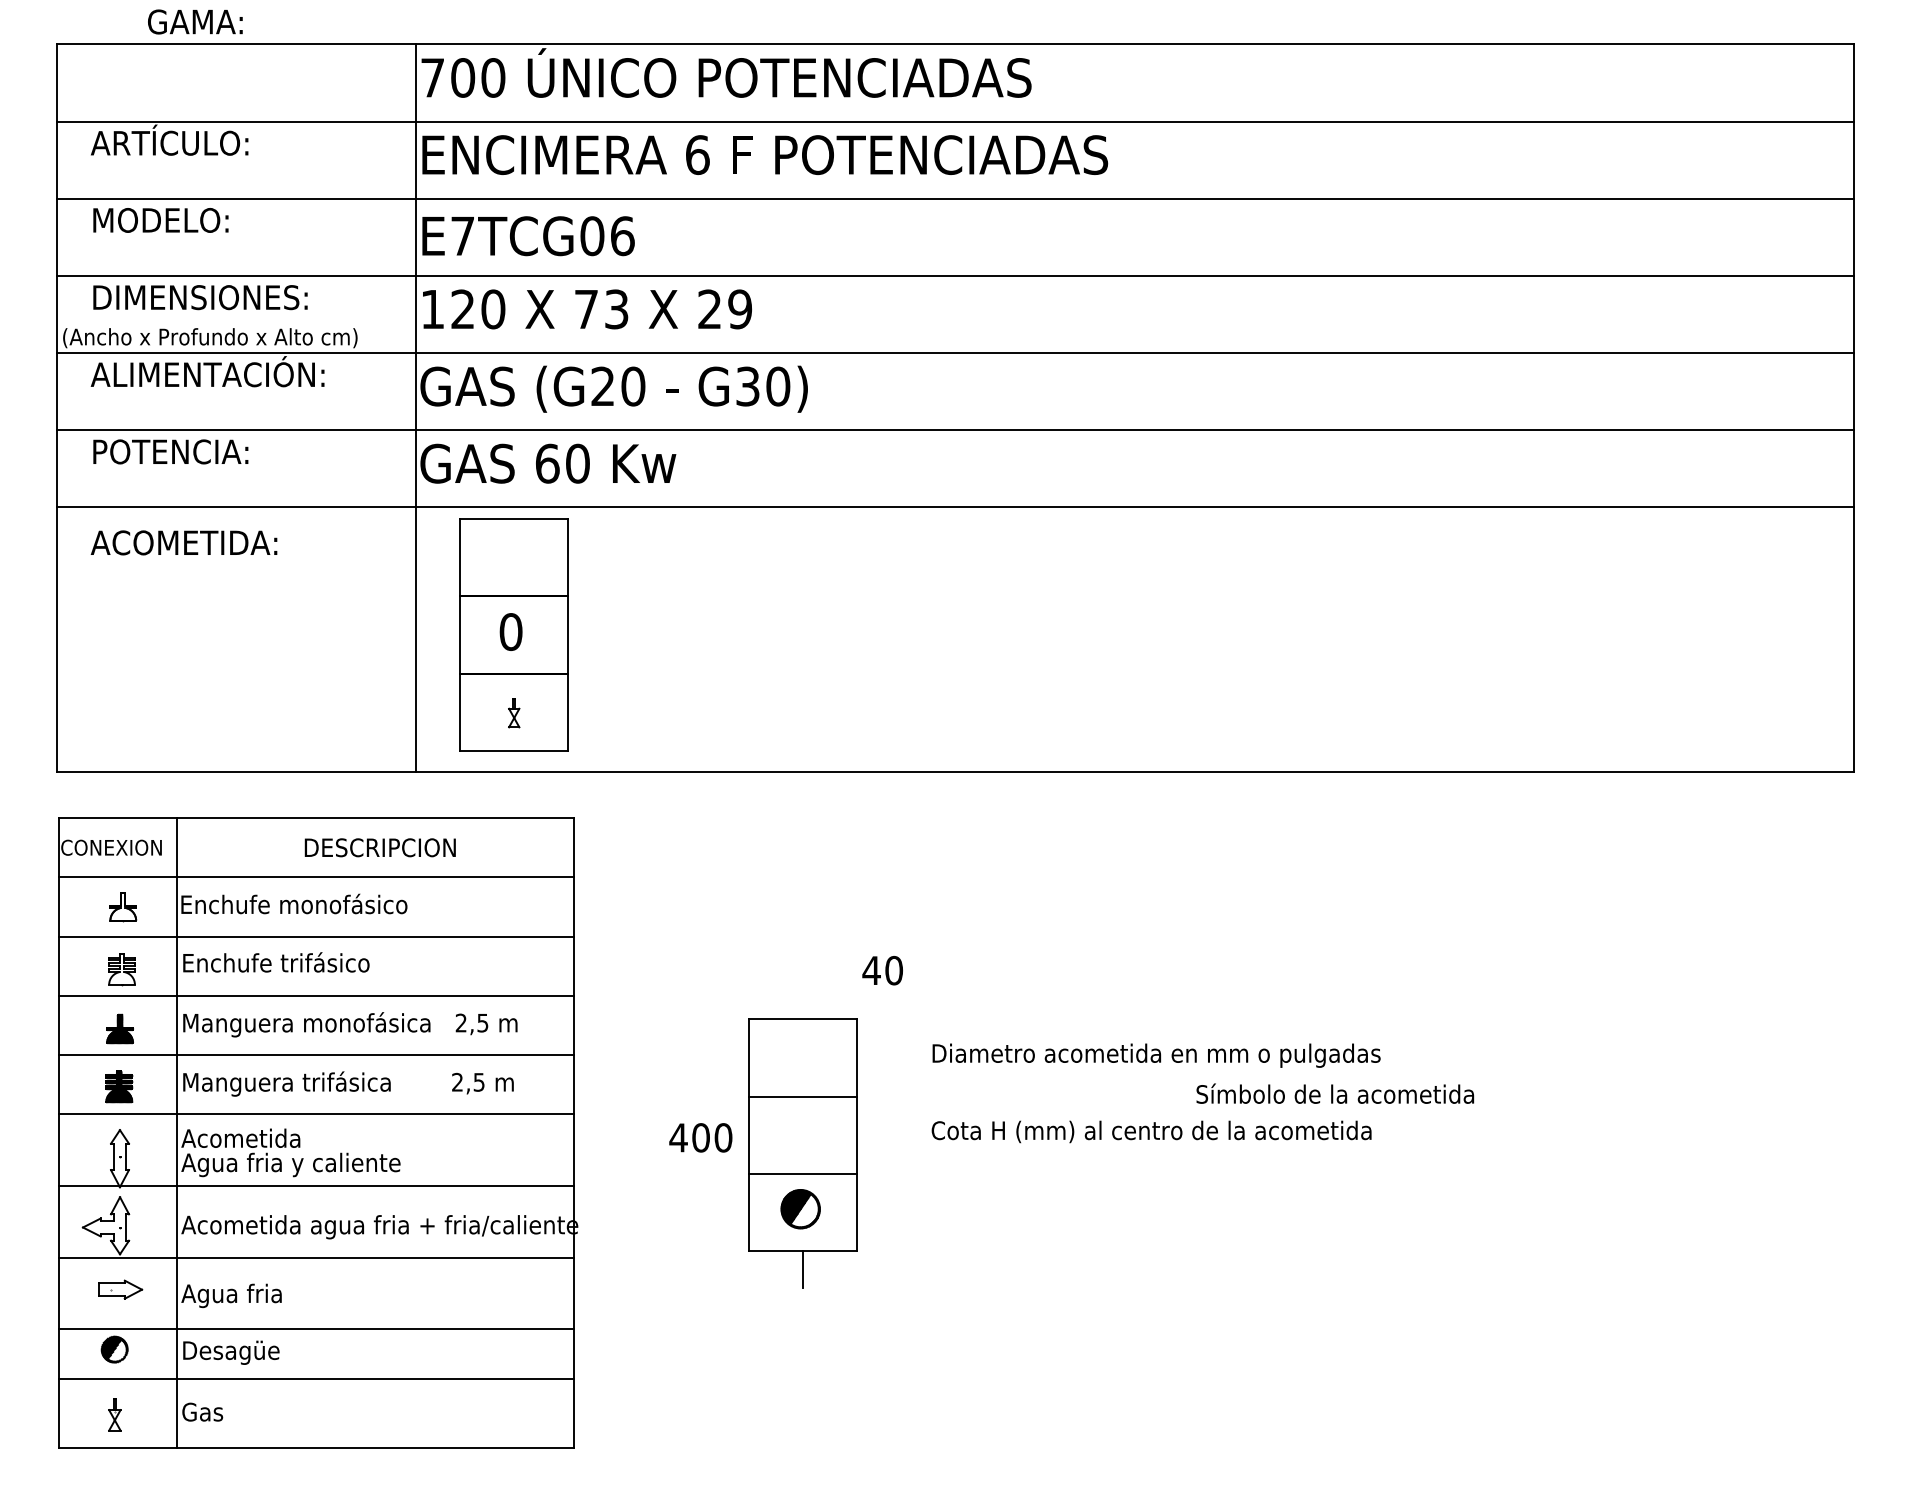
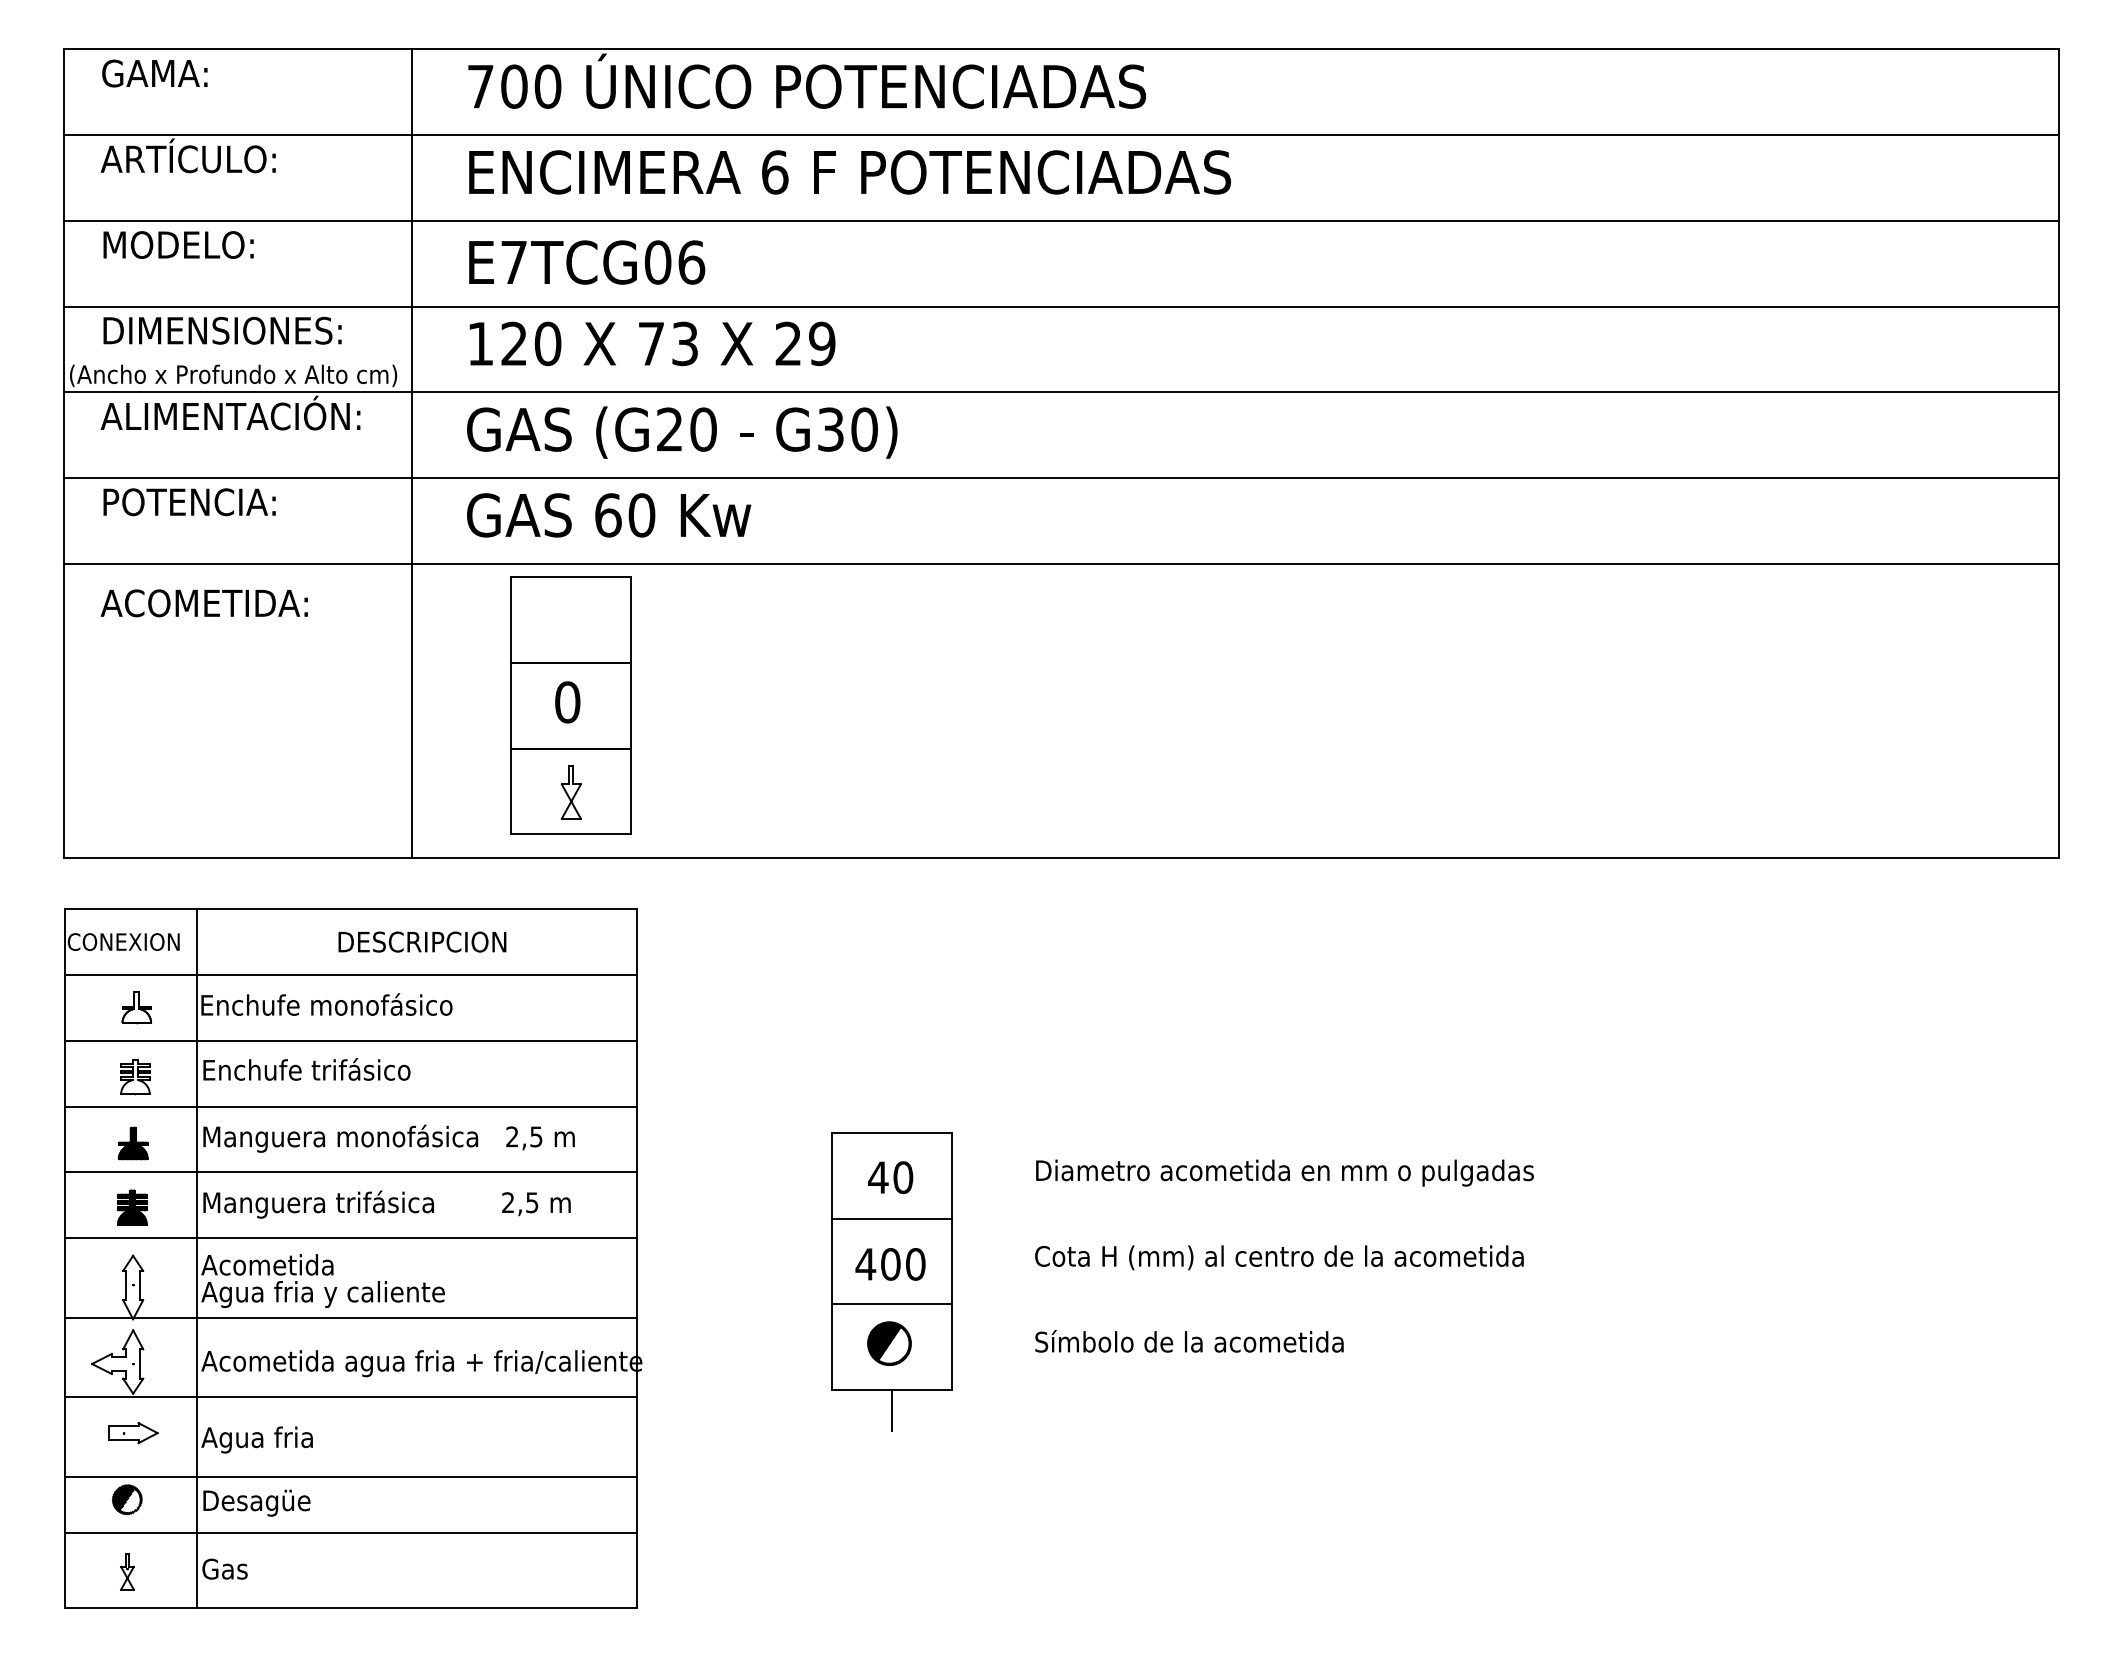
text: (194, 21) -> (154, 73), moved
line: (416, 408) -> (412, 453), moved
part: (513, 713) -> (570, 792), size x1.67
text: (882, 970) -> (890, 1177), moved
text: (1335, 1093) -> (1189, 1341), moved
text: (700, 1137) -> (890, 1264), moved

